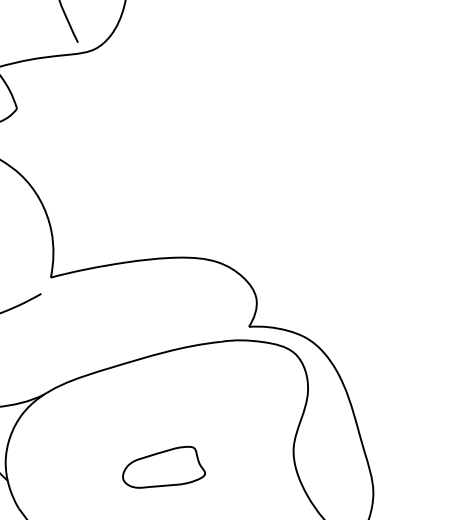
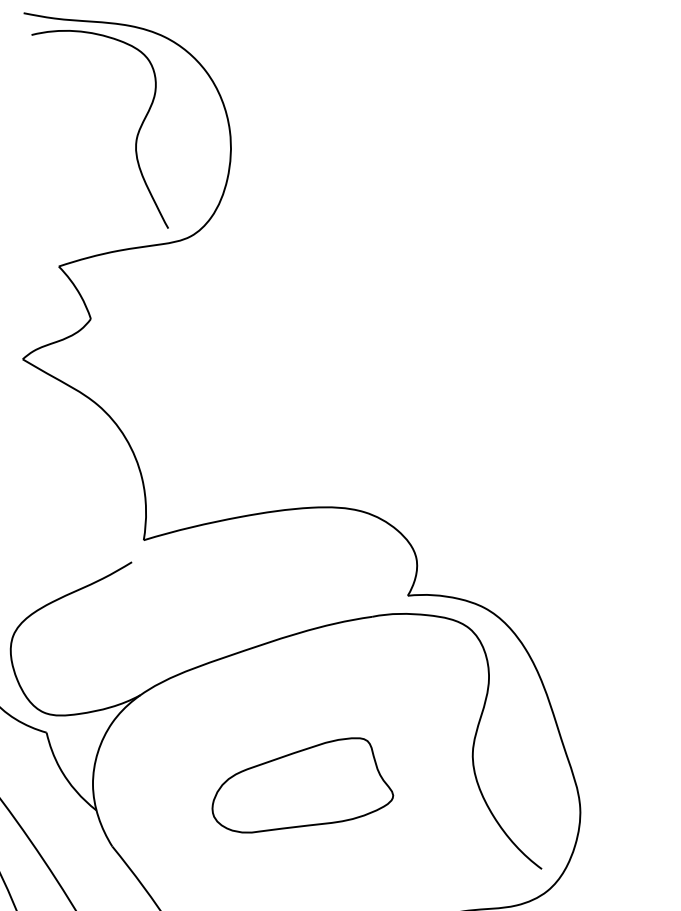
part: (164, 467) -> (302, 785), size x1.67

